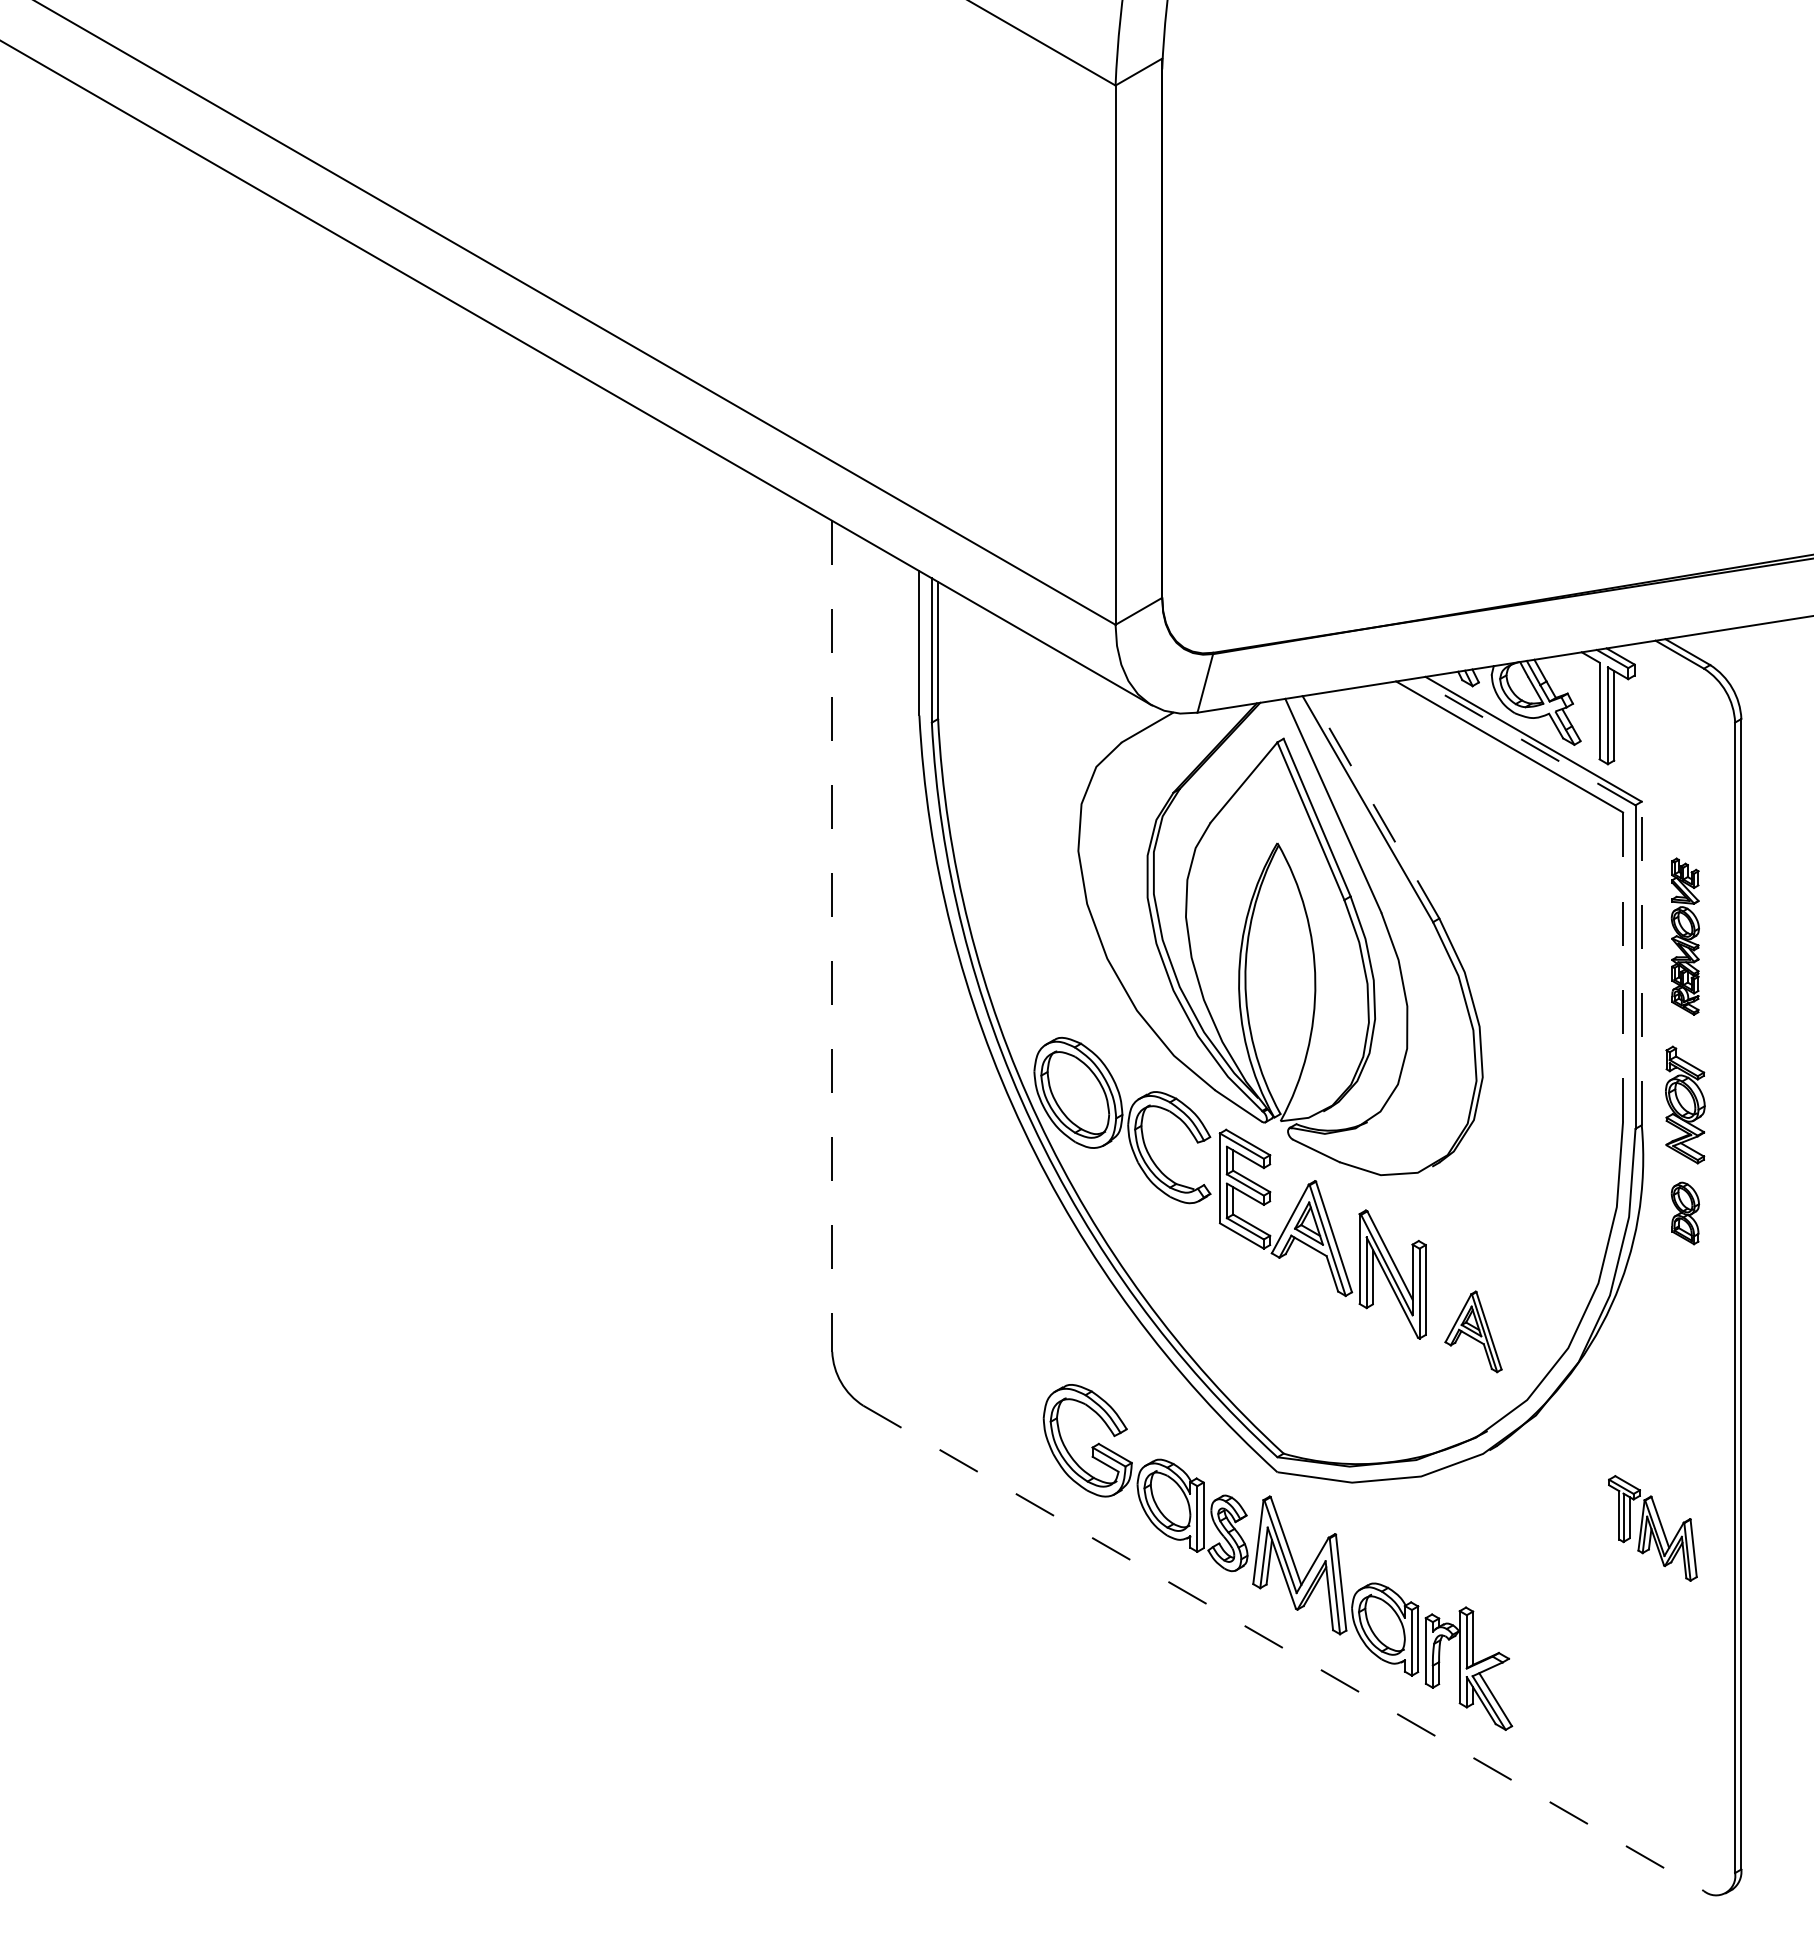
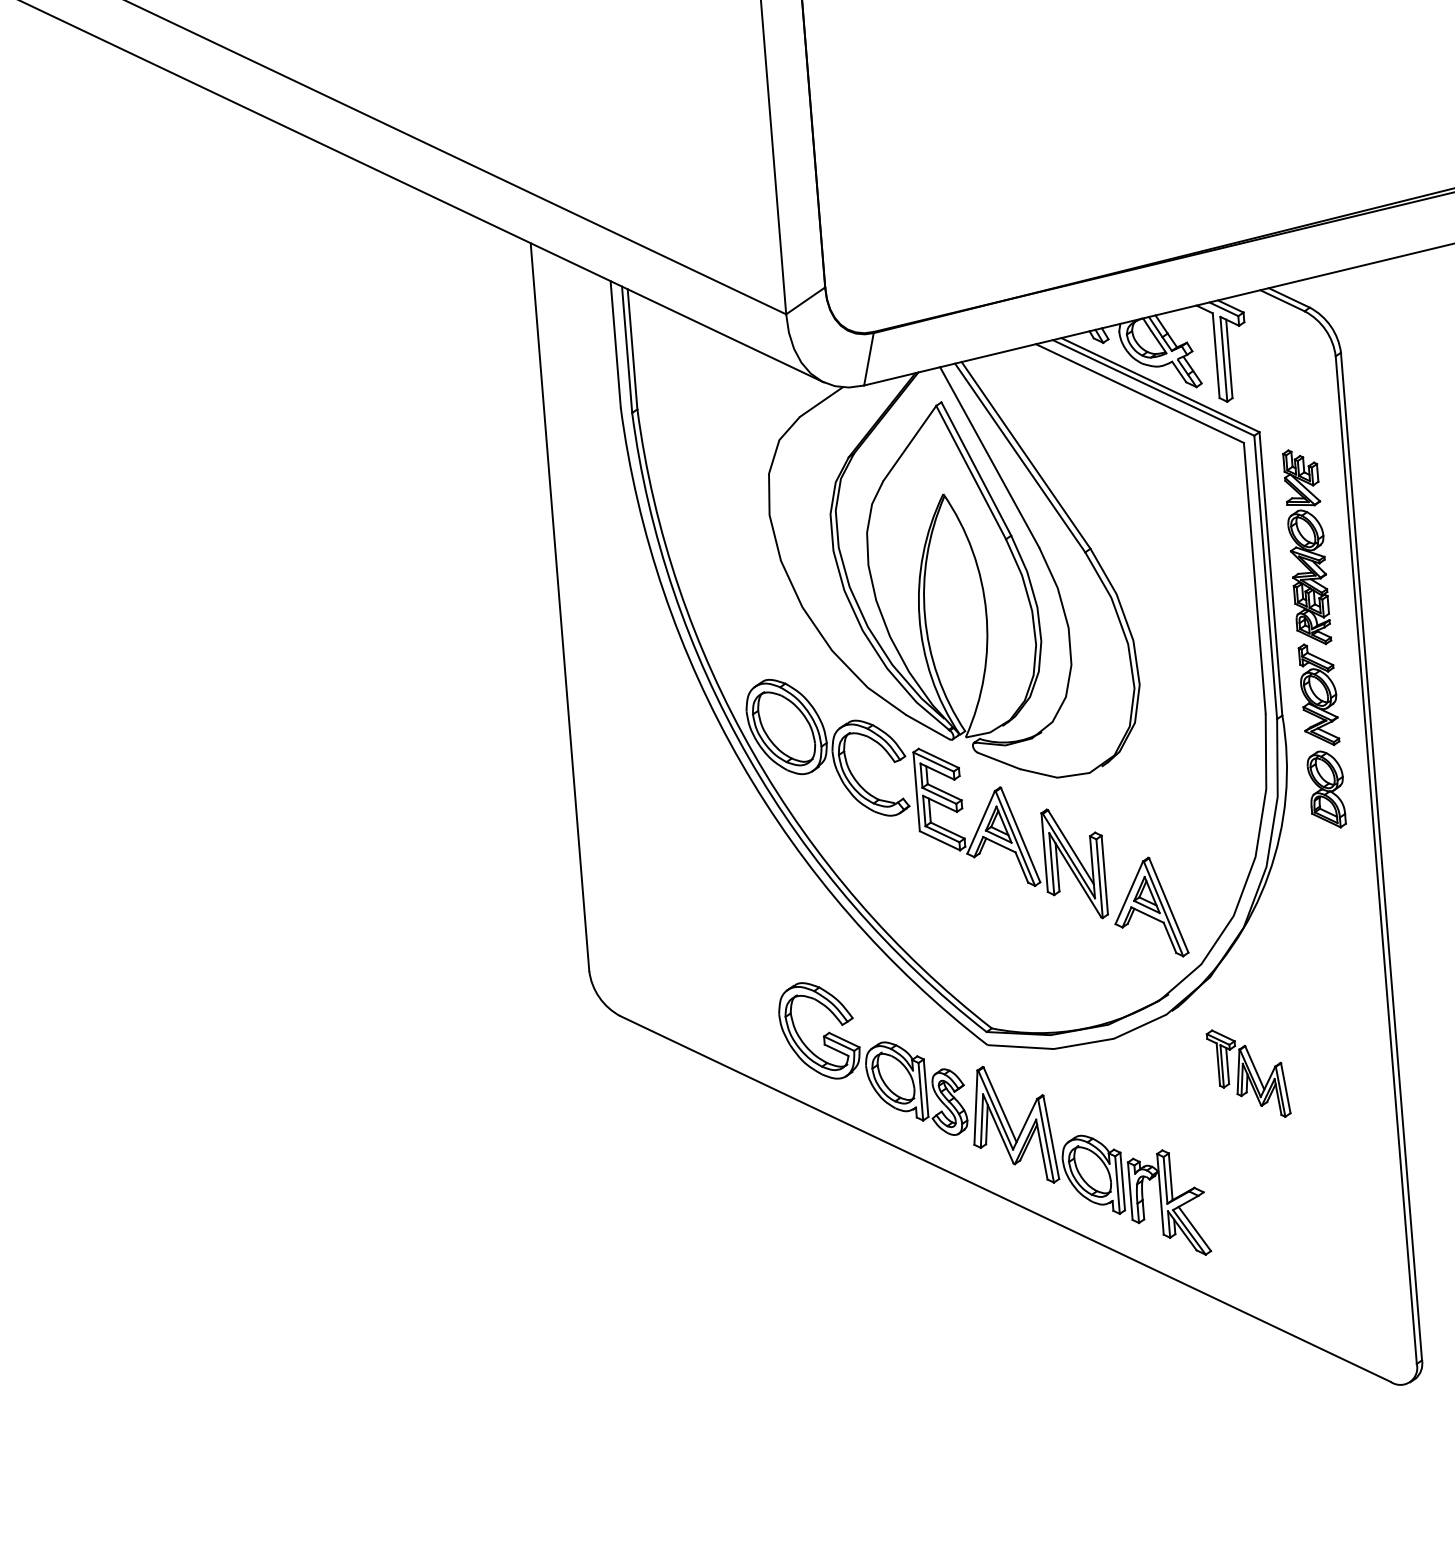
line: (1525, 741) -> (1153, 387), dashed -> solid
line: (1374, 806) -> (1025, 455), dashed -> solid
line: (832, 936) -> (560, 607), dashed -> solid
part: (1685, 936) -> (1307, 547), size x1.43
line: (1641, 963) -> (1270, 573), dashed -> solid
line: (1623, 967) -> (1255, 578), dashed -> solid
part: (1685, 1213) -> (1326, 789), size x1.43
part: (1473, 1331) -> (1149, 908), size x1.43
part: (1652, 1528) -> (1248, 1073), moved
line: (1284, 1648) -> (1006, 1199), dashed -> solid

